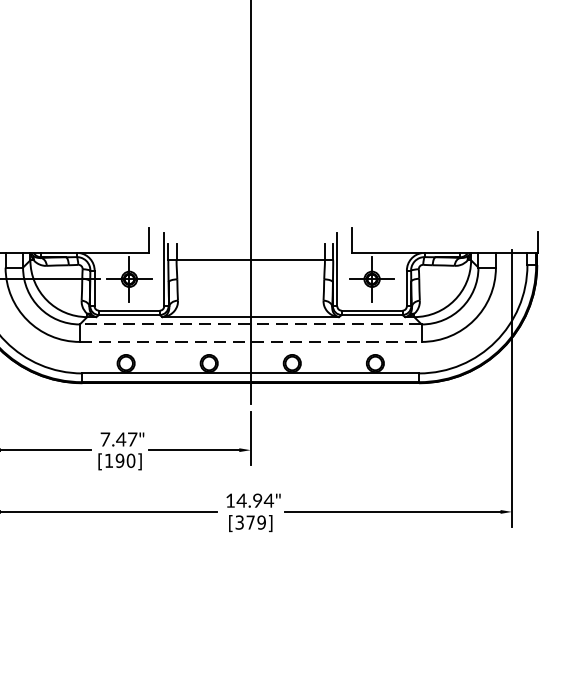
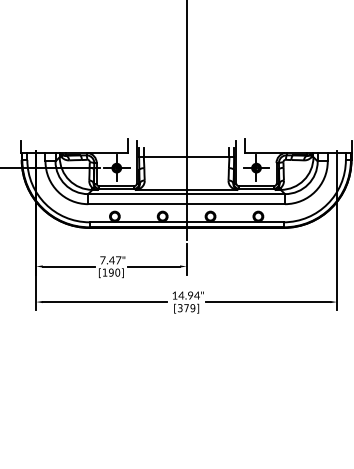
line: (250, 325) -> (186, 194), dashed -> solid
line: (252, 342) -> (187, 204), dashed -> solid

